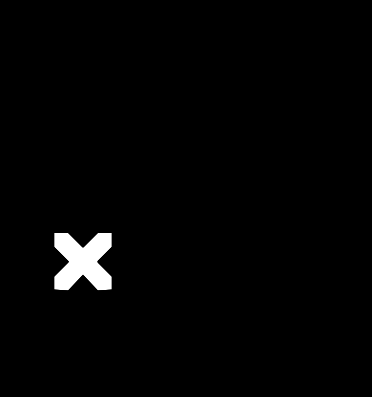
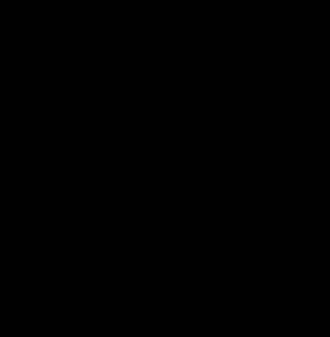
fill: (82, 261) -> (64, 248), added

